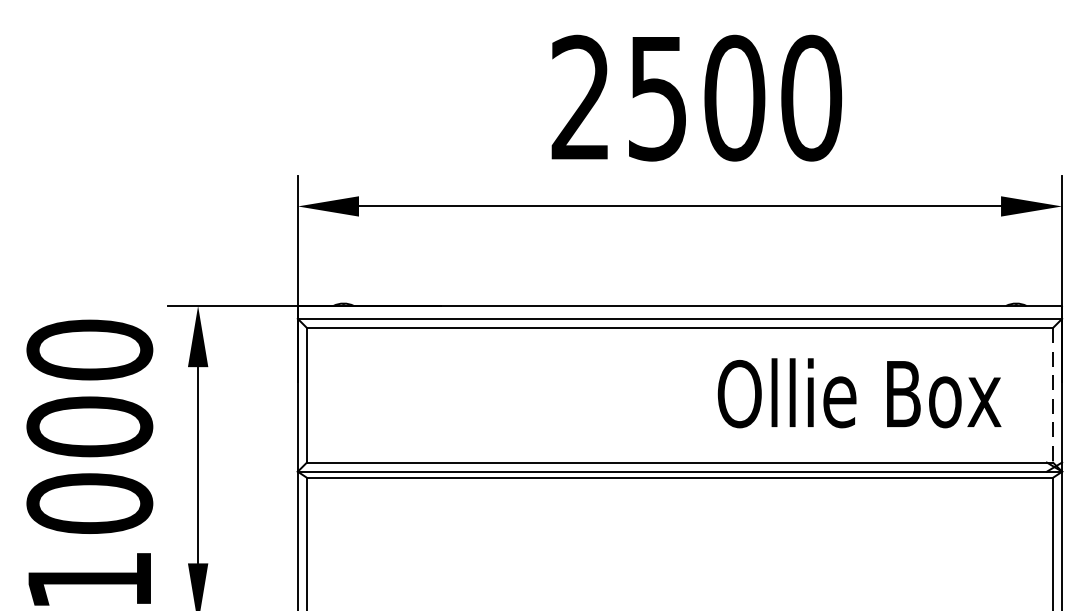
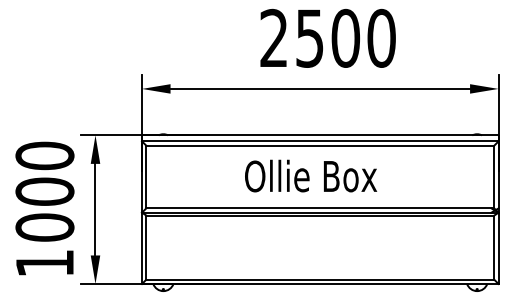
text: (860, 391) -> (311, 175), moved
line: (1053, 396) -> (494, 177), dashed -> solid

